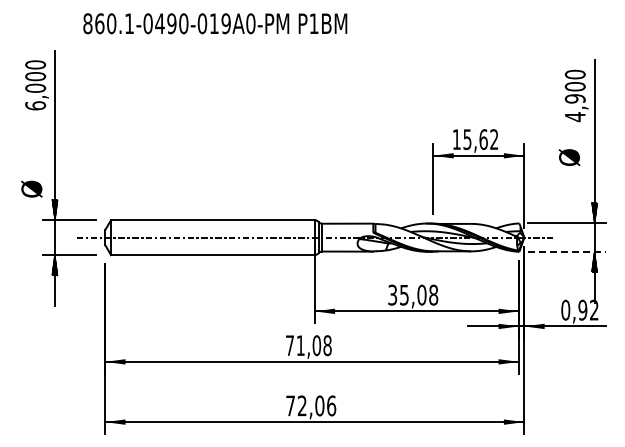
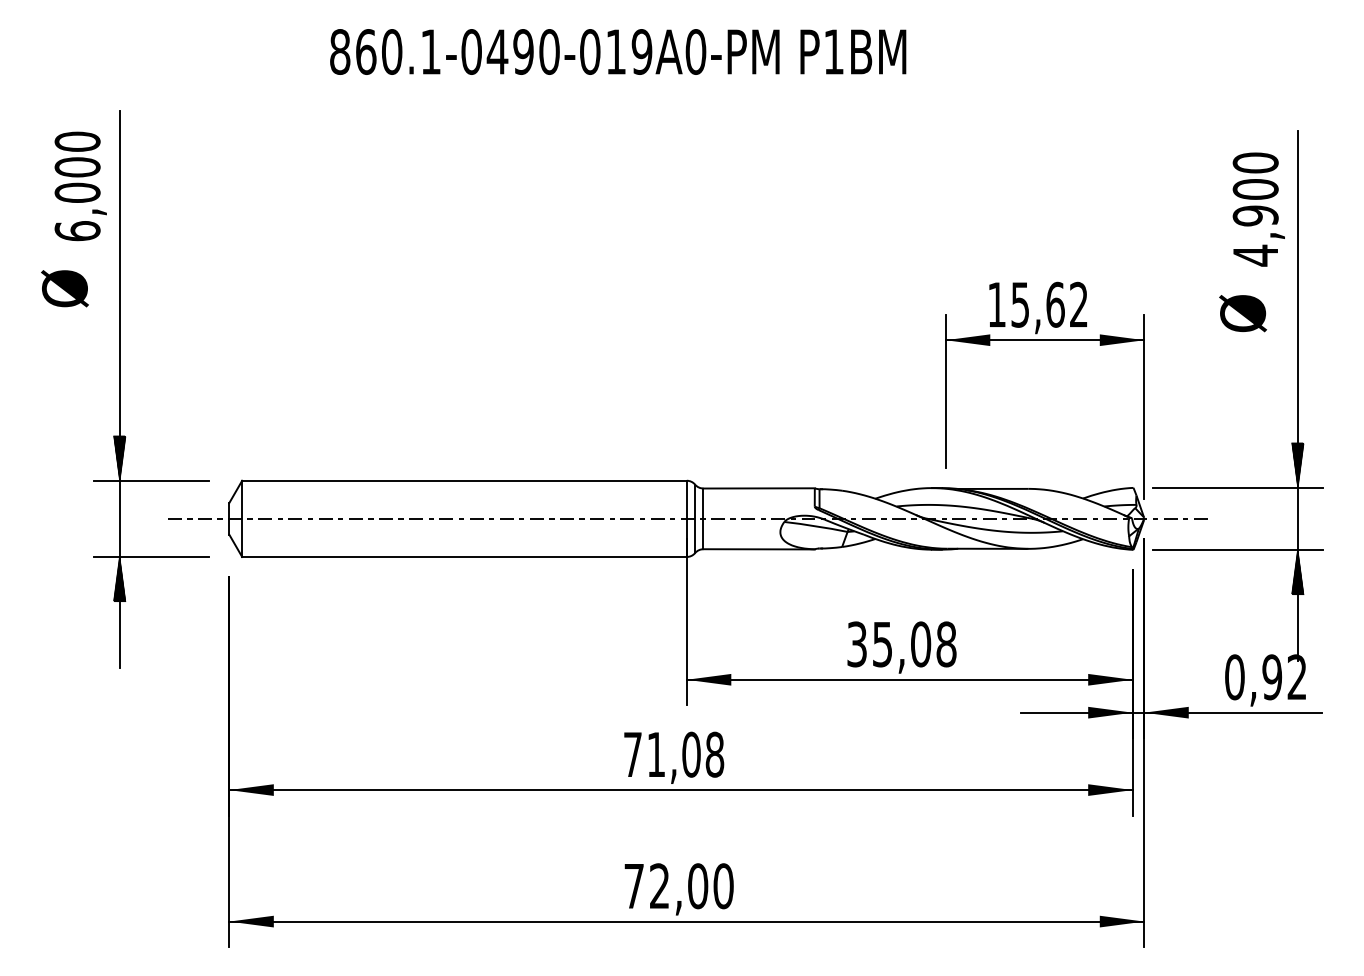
text: (215, 23) -> (618, 51), moved
text: (569, 157) -> (1243, 313), moved
text: (31, 188) -> (64, 287), moved
line: (567, 251) -> (1238, 549), dashed -> solid
text: (331, 405) -> (723, 885), 72,06 -> 72,00

